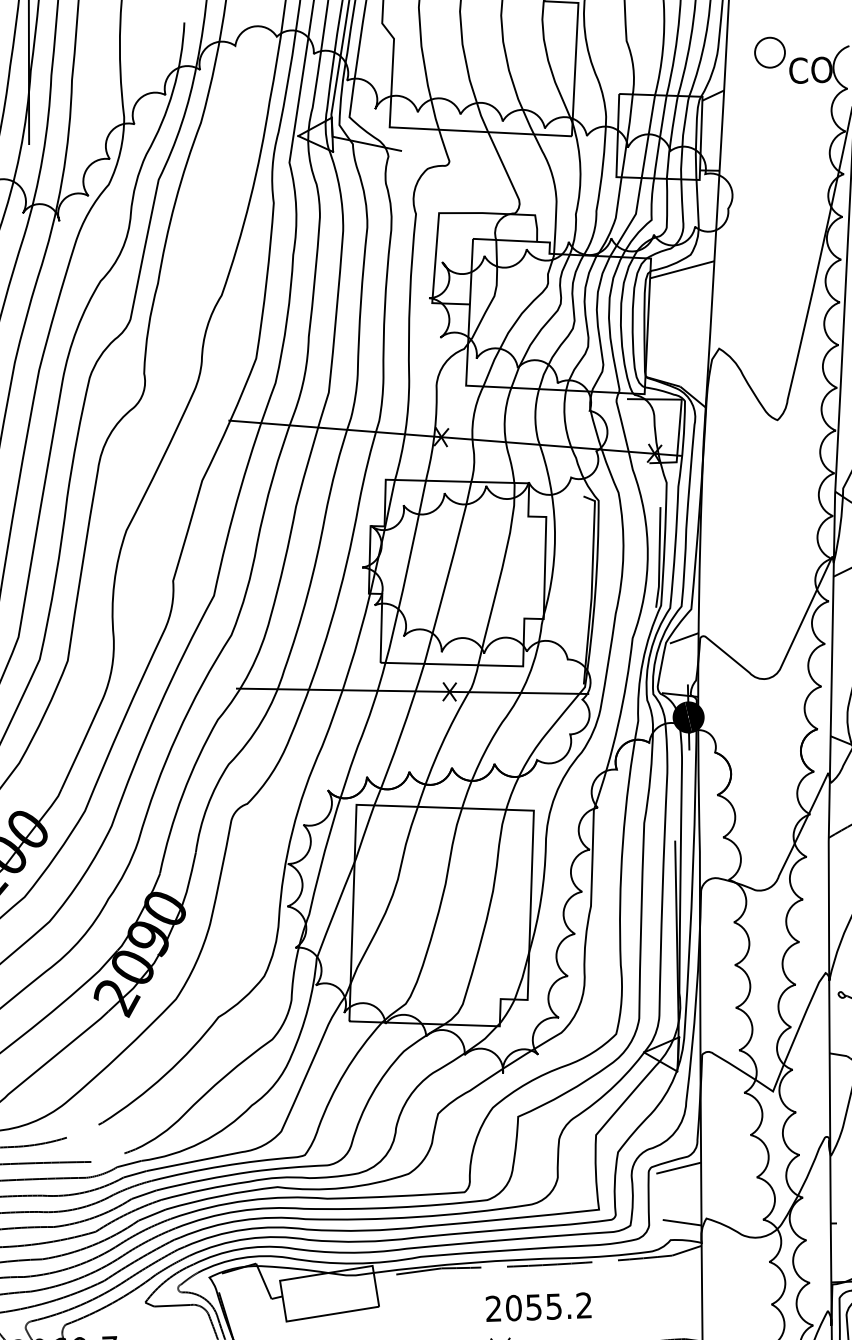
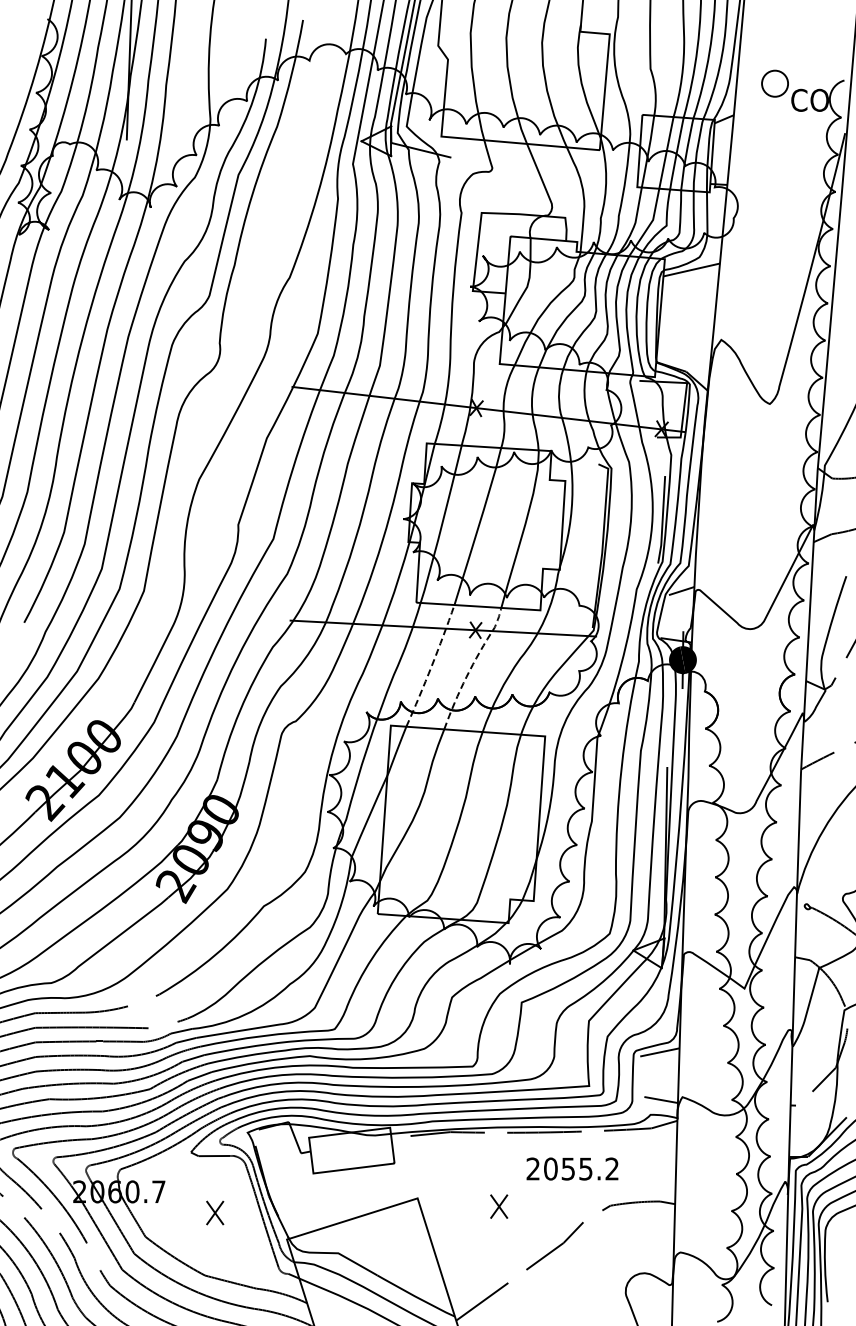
line: (447, 732) -> (472, 665), solid -> dashed
line: (400, 735) -> (431, 666), solid -> dashed
text: (538, 1306) -> (572, 1168), moved

